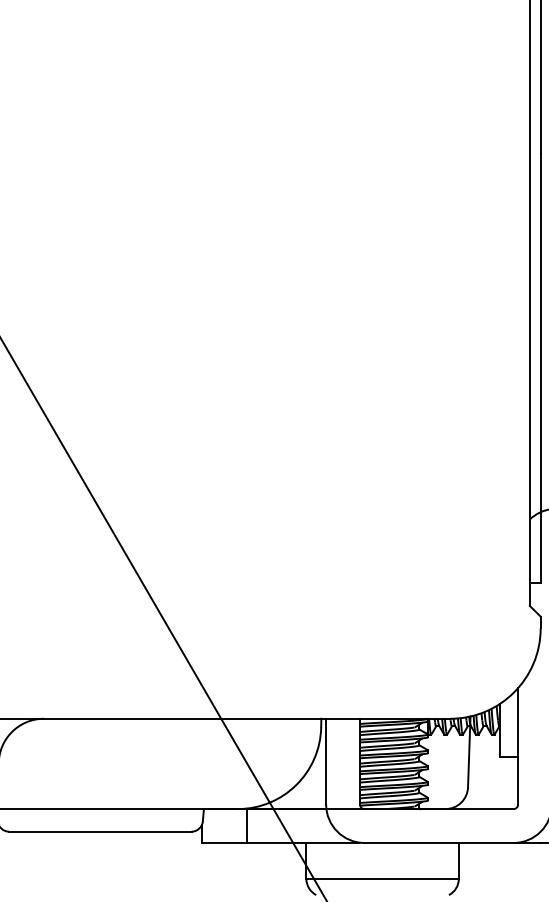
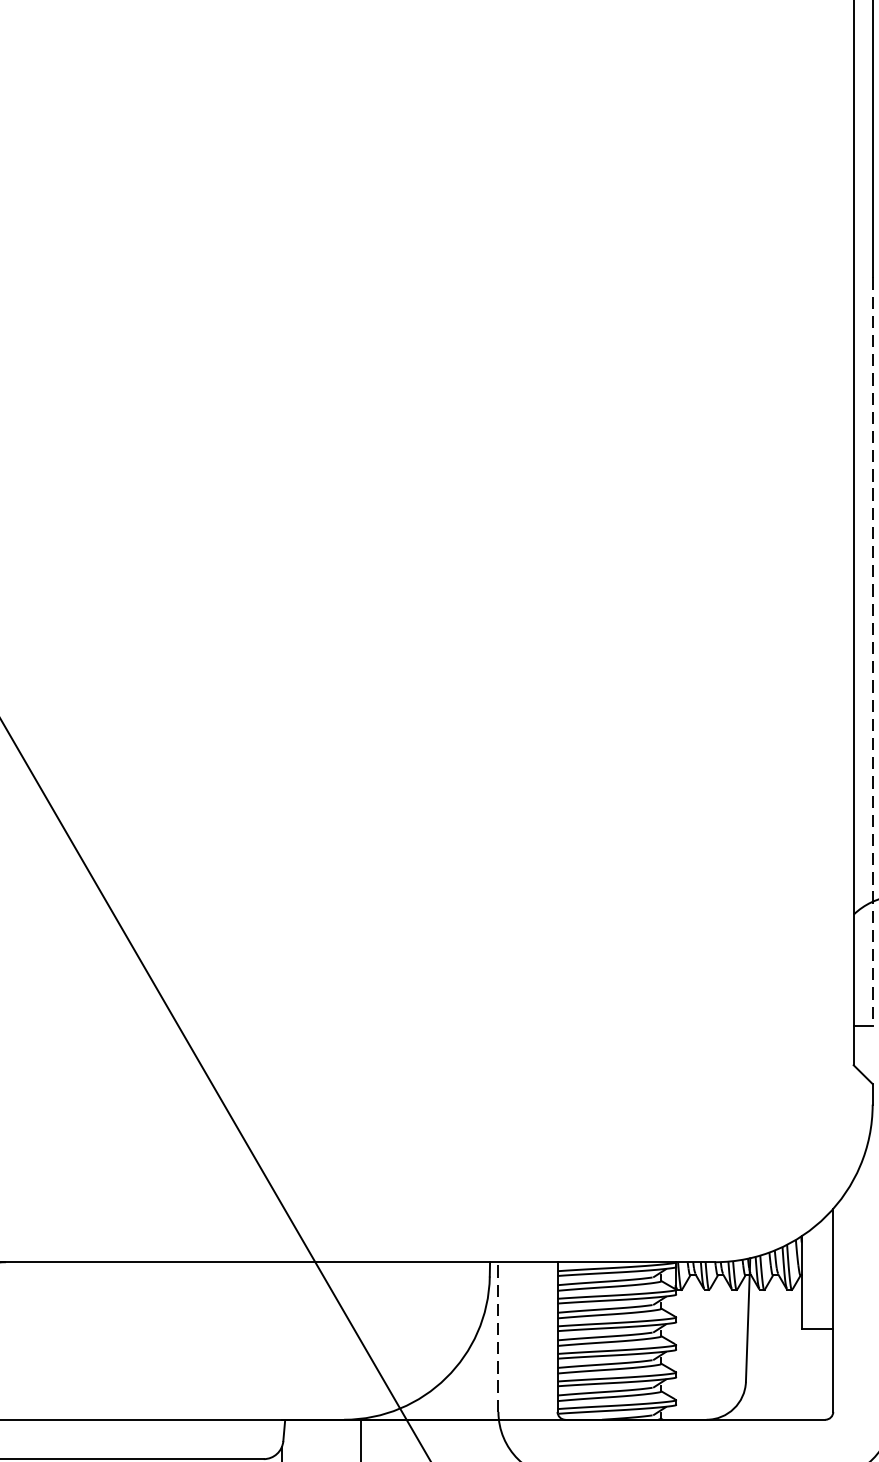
line: (540, 368) -> (872, 651), solid -> dashed
line: (326, 761) -> (499, 1336), solid -> dashed

